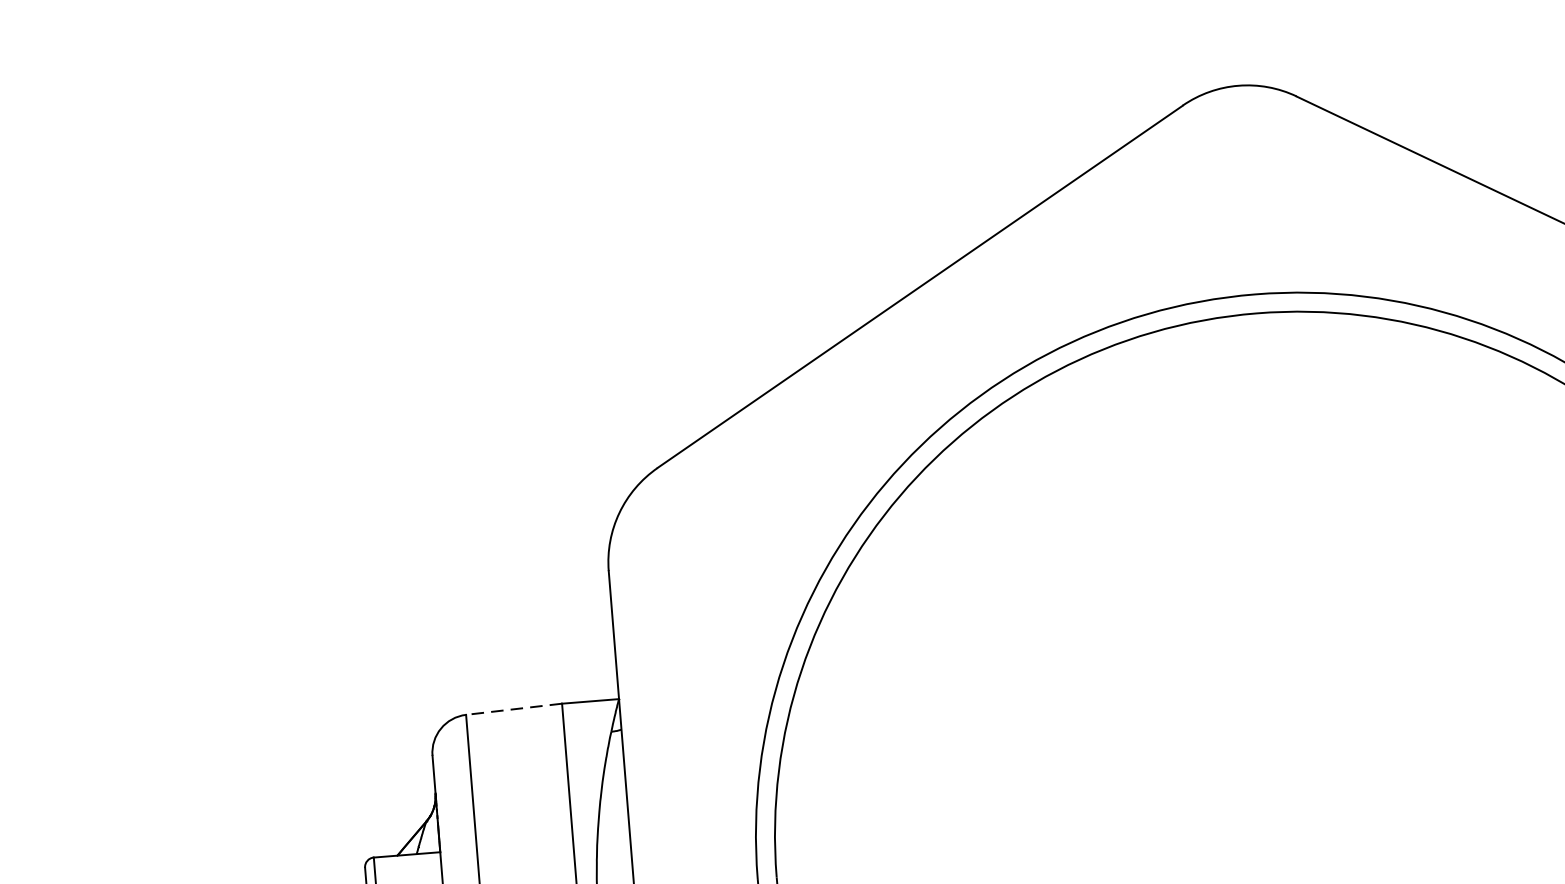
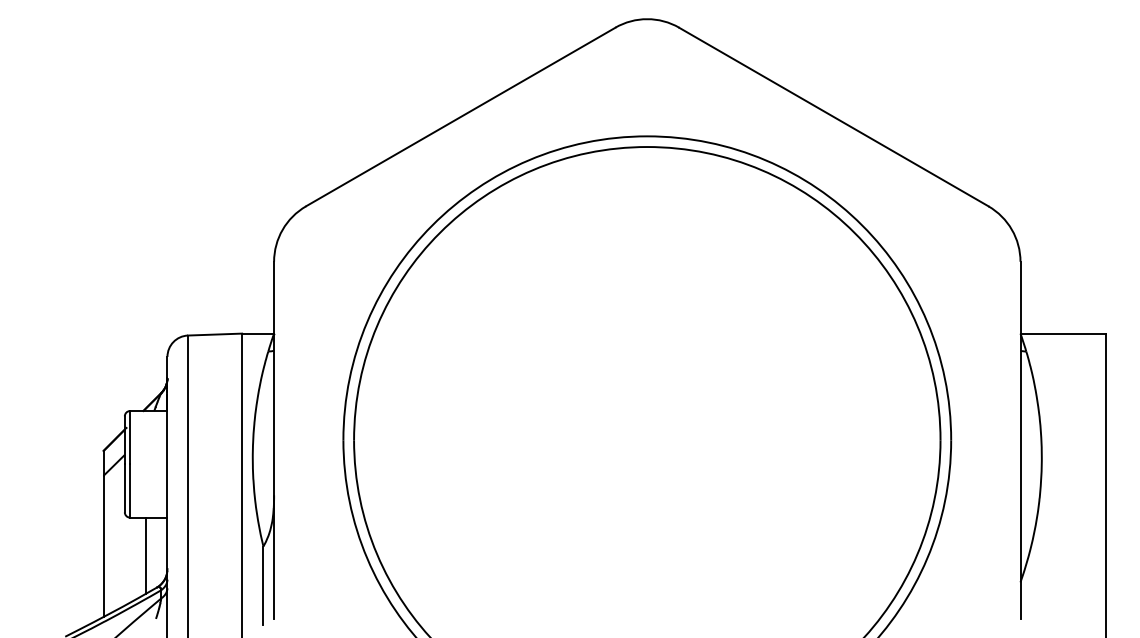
line: (513, 709) -> (214, 334), dashed -> solid

